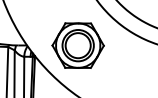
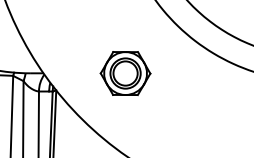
part: (77, 45) -> (124, 73), size x0.6

